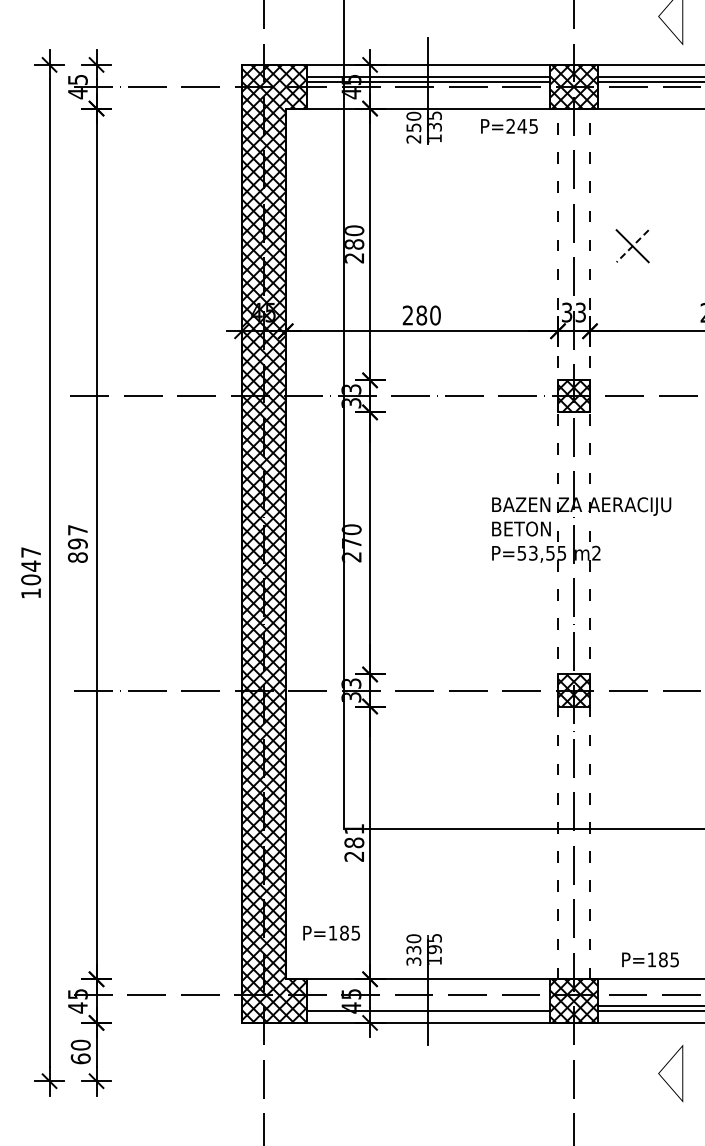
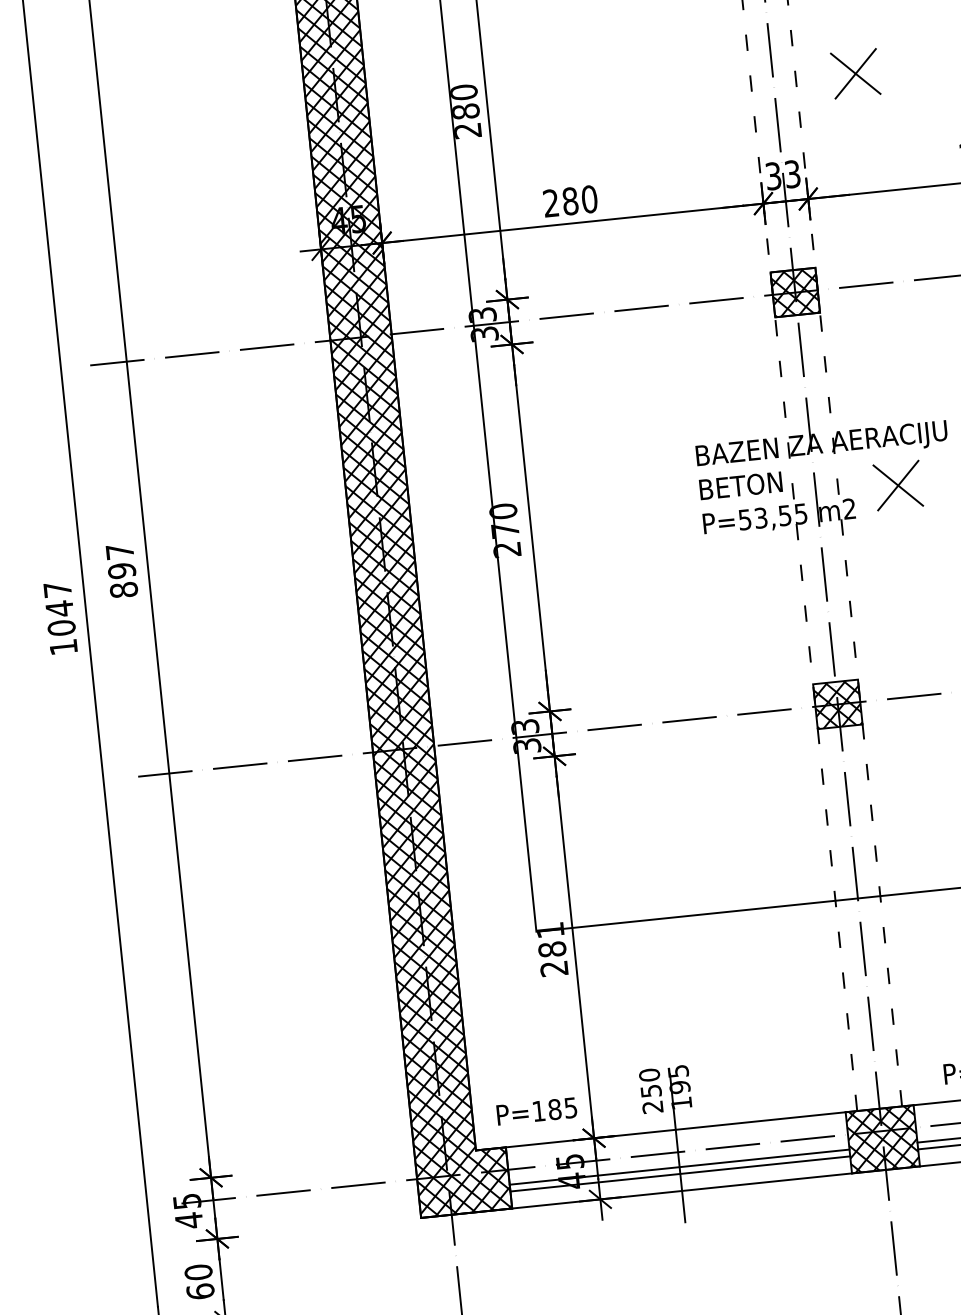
line: (632, 246) -> (855, 74), dashed -> solid
part: (632, 540) -> (898, 485), added
text: (331, 932) -> (536, 1110), moved
text: (413, 955) -> (651, 1098), 330 -> 250
line: (428, 1005) -> (679, 1166), added

